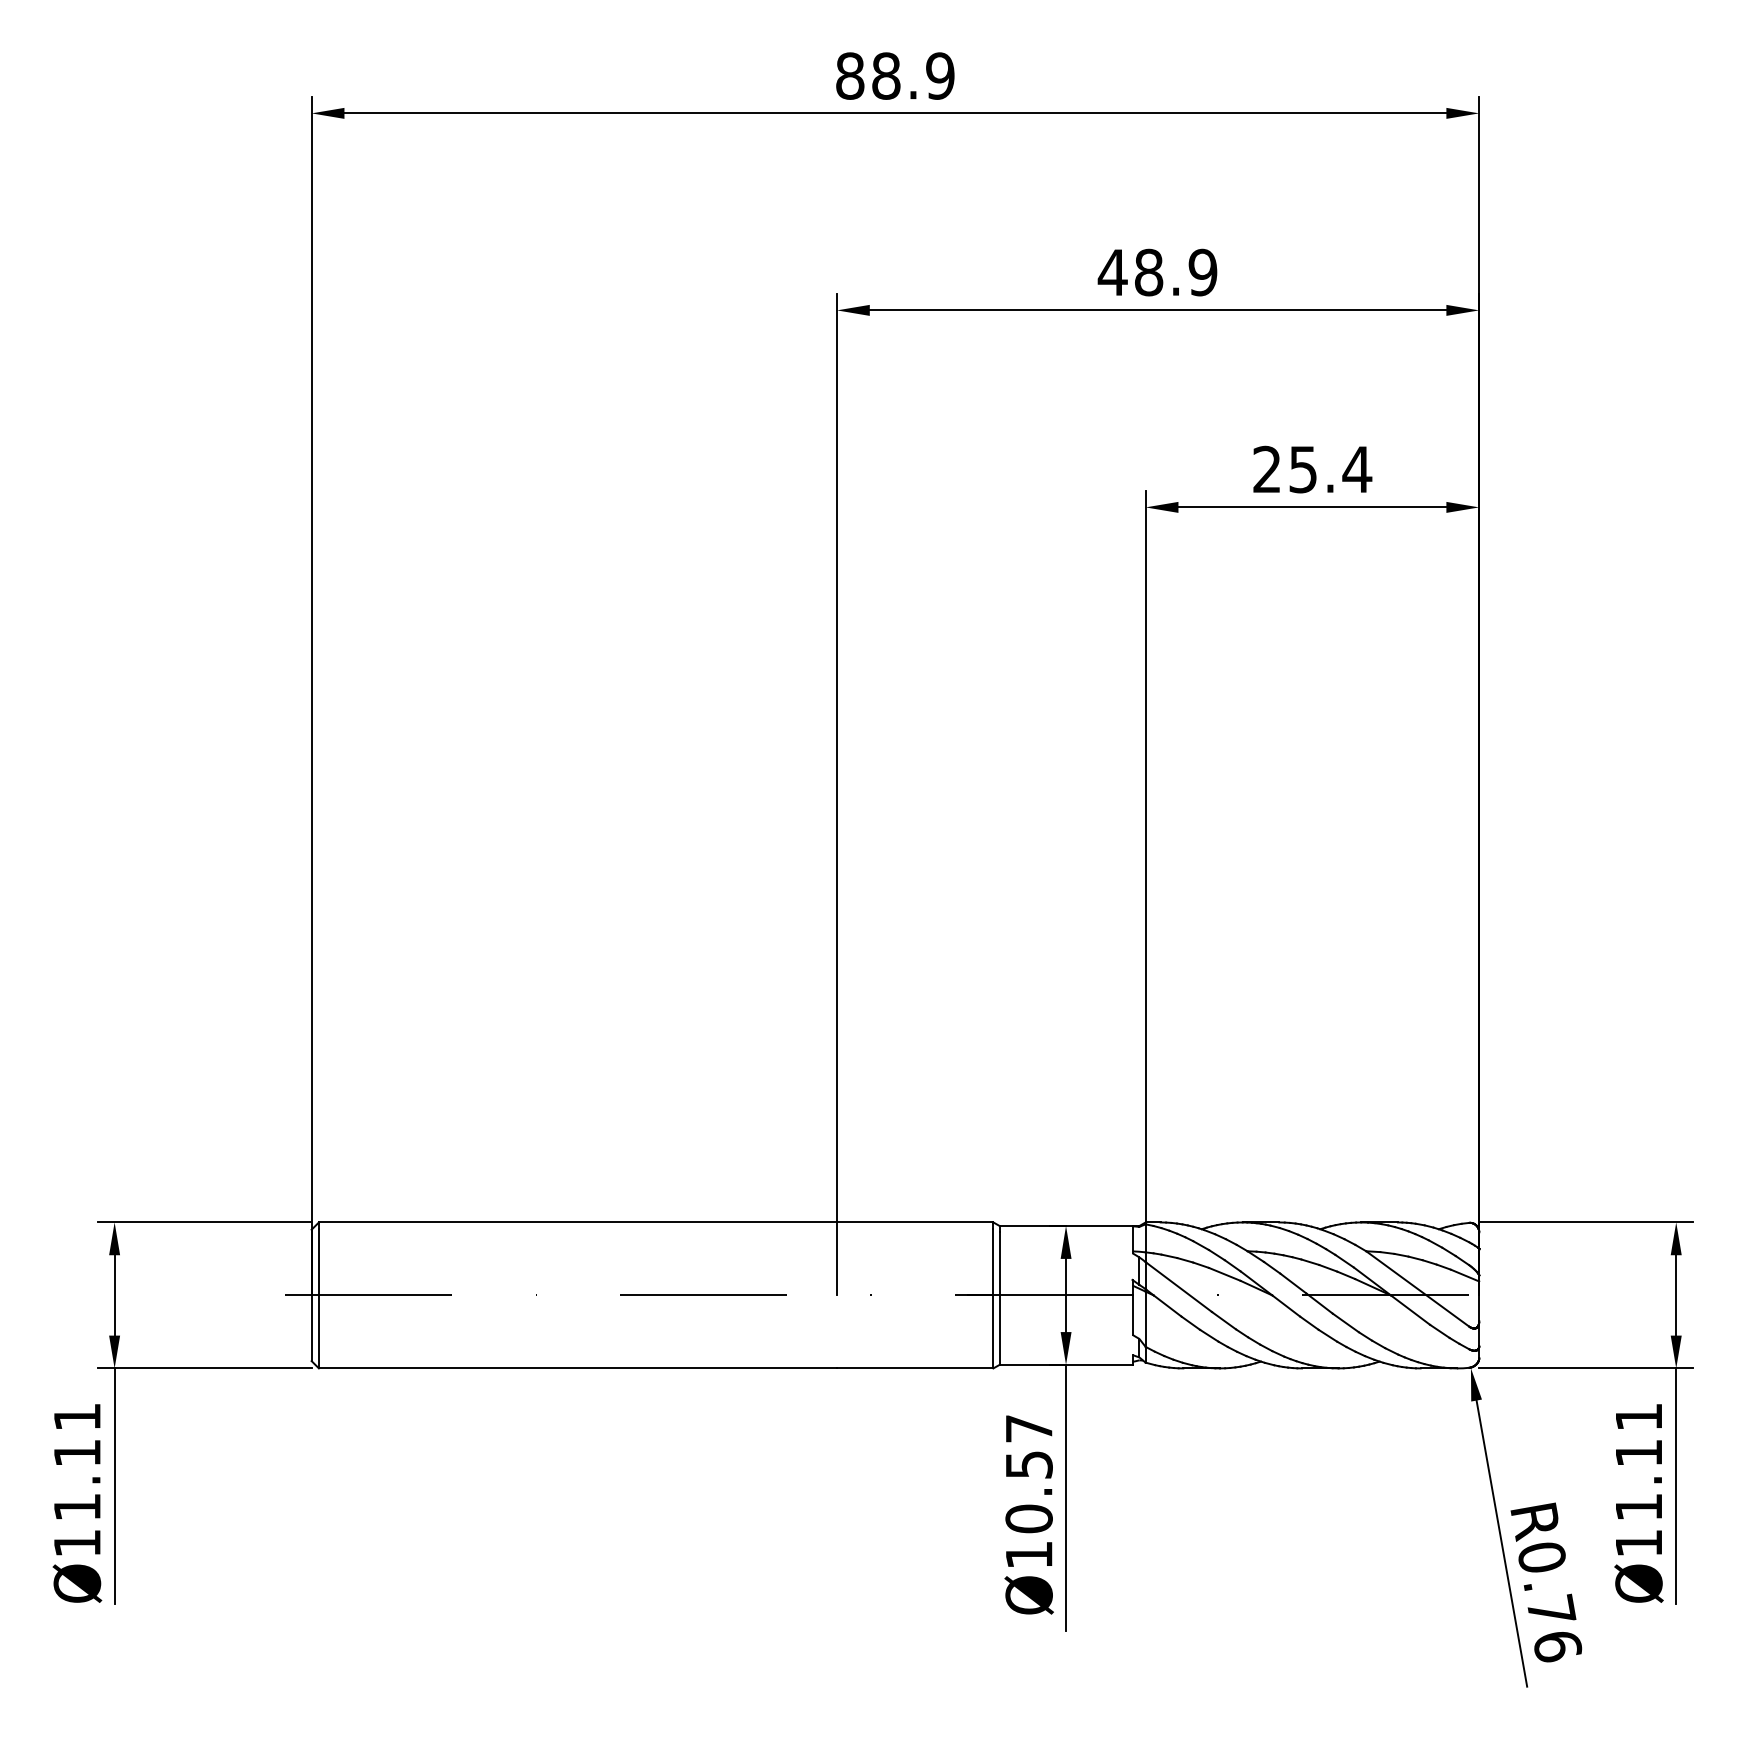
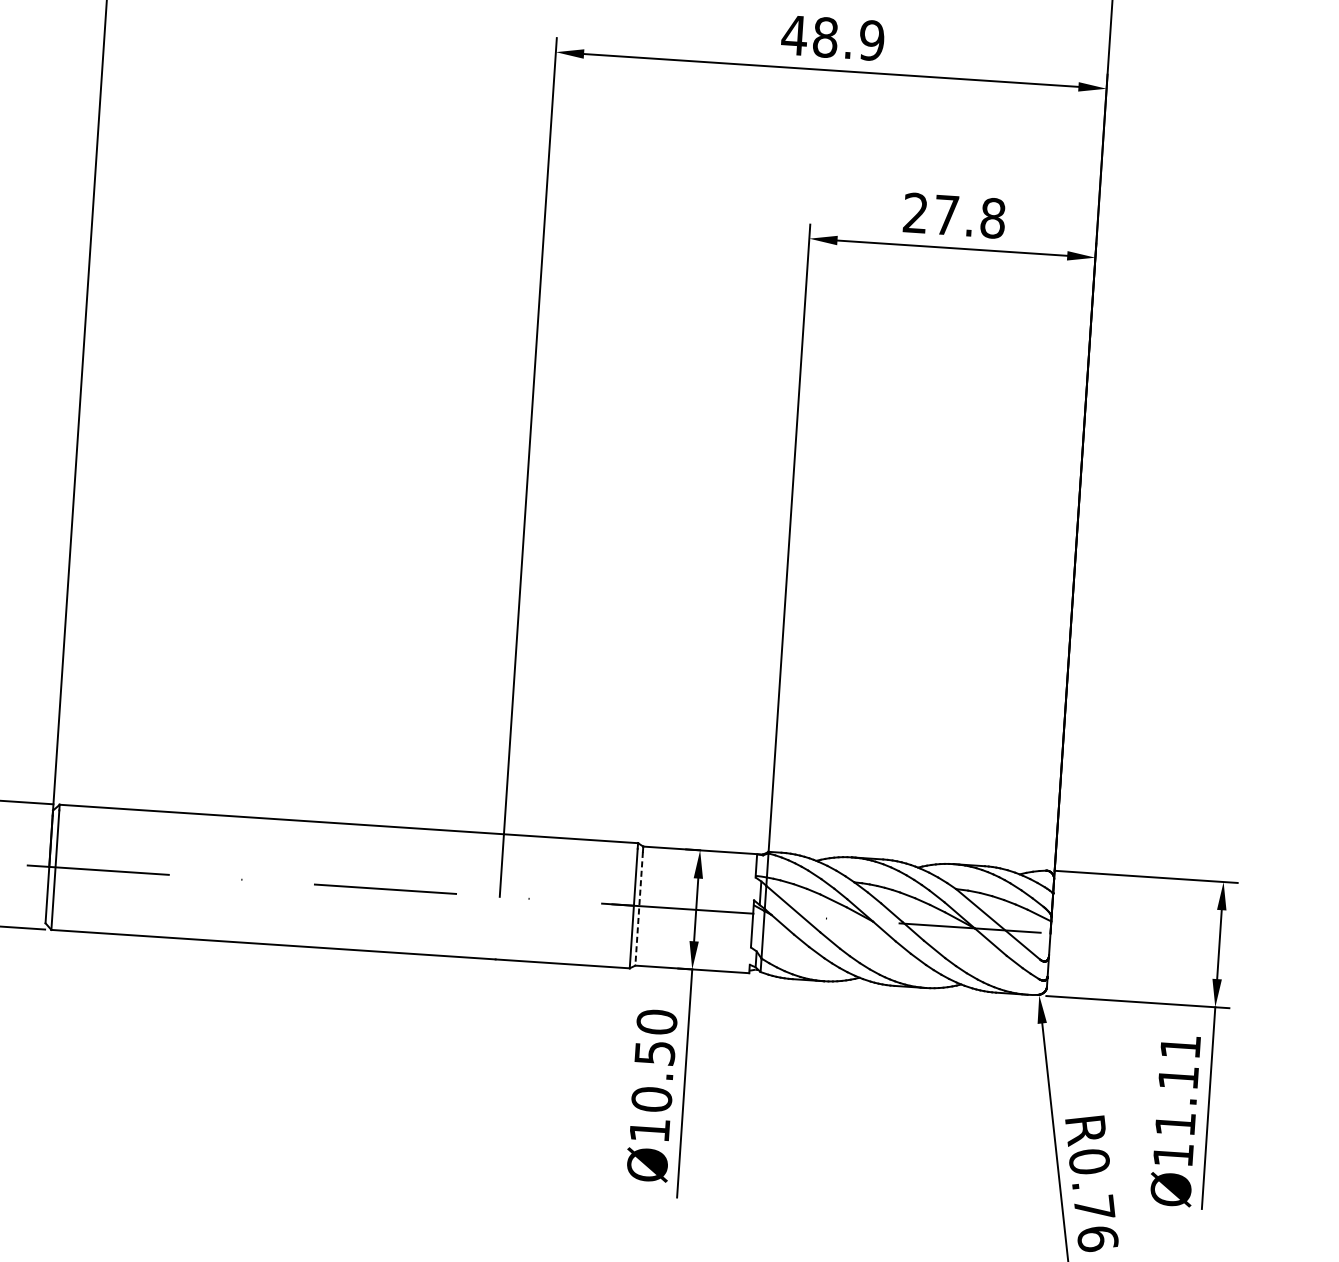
text: (1330, 469) -> (970, 216), 25.4 -> 27.8
line: (999, 1299) -> (638, 909), solid -> dashed
text: (1028, 1428) -> (656, 1021), Ø10.57 -> Ø10.50

